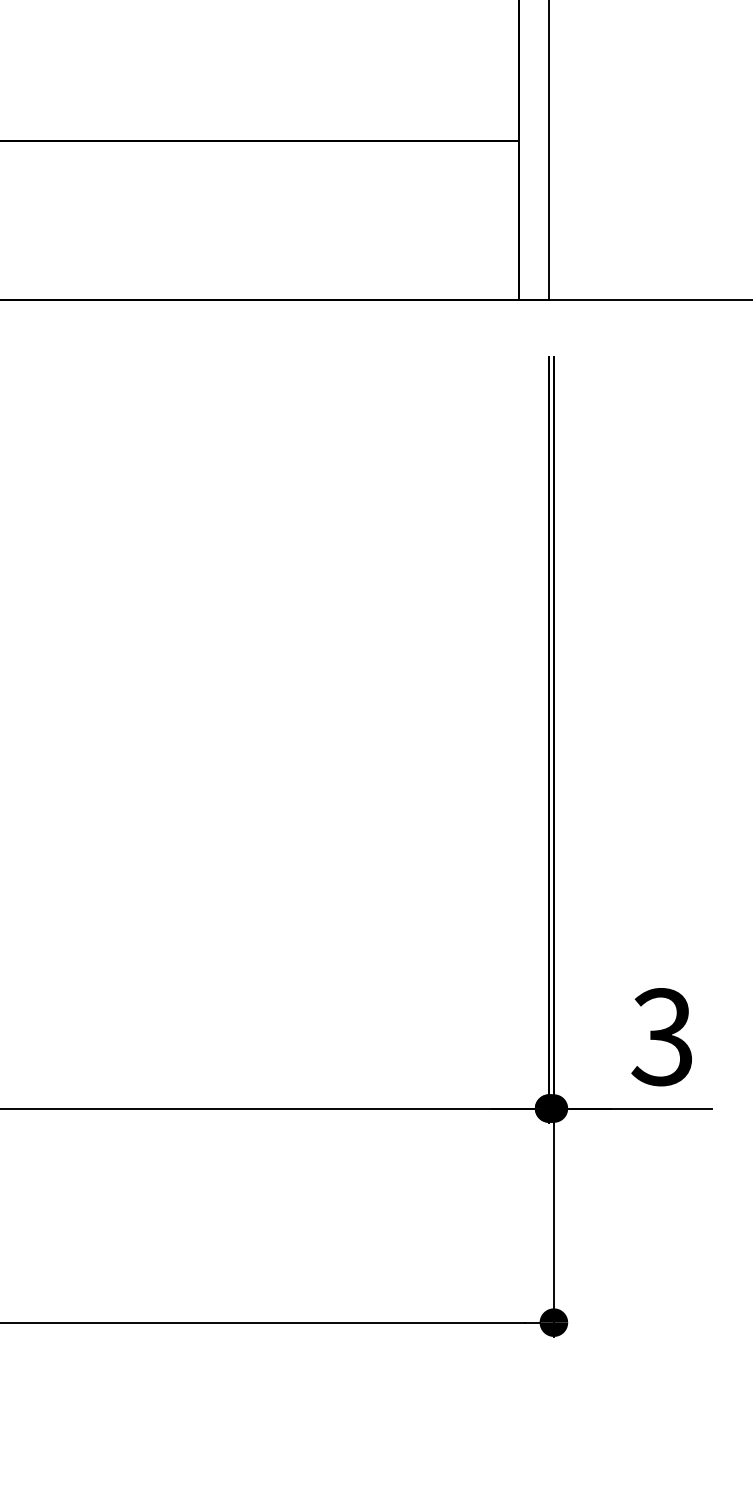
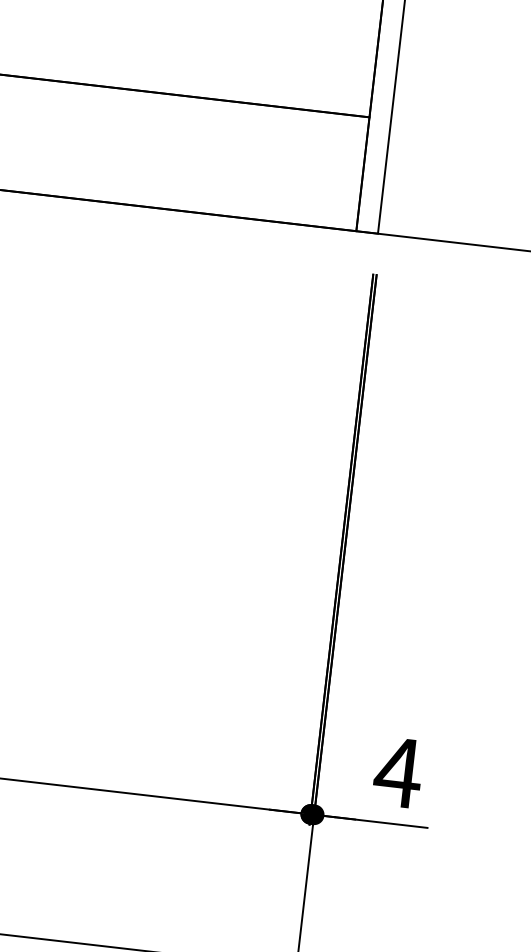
text: (662, 1037) -> (398, 772), 3 -> 4

